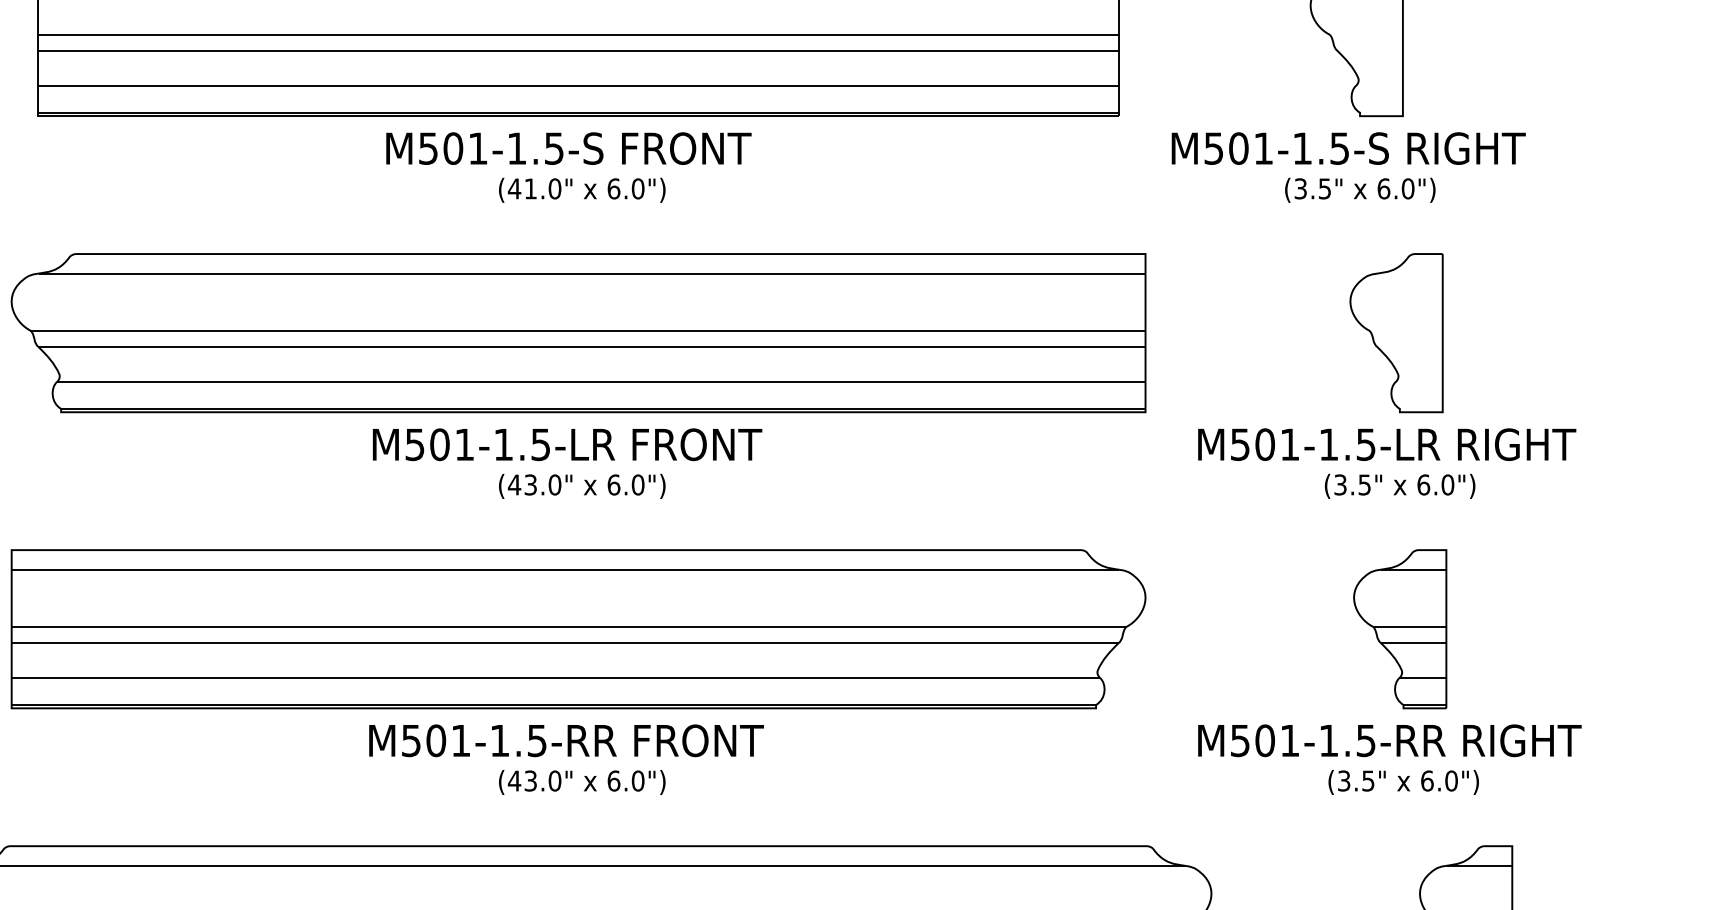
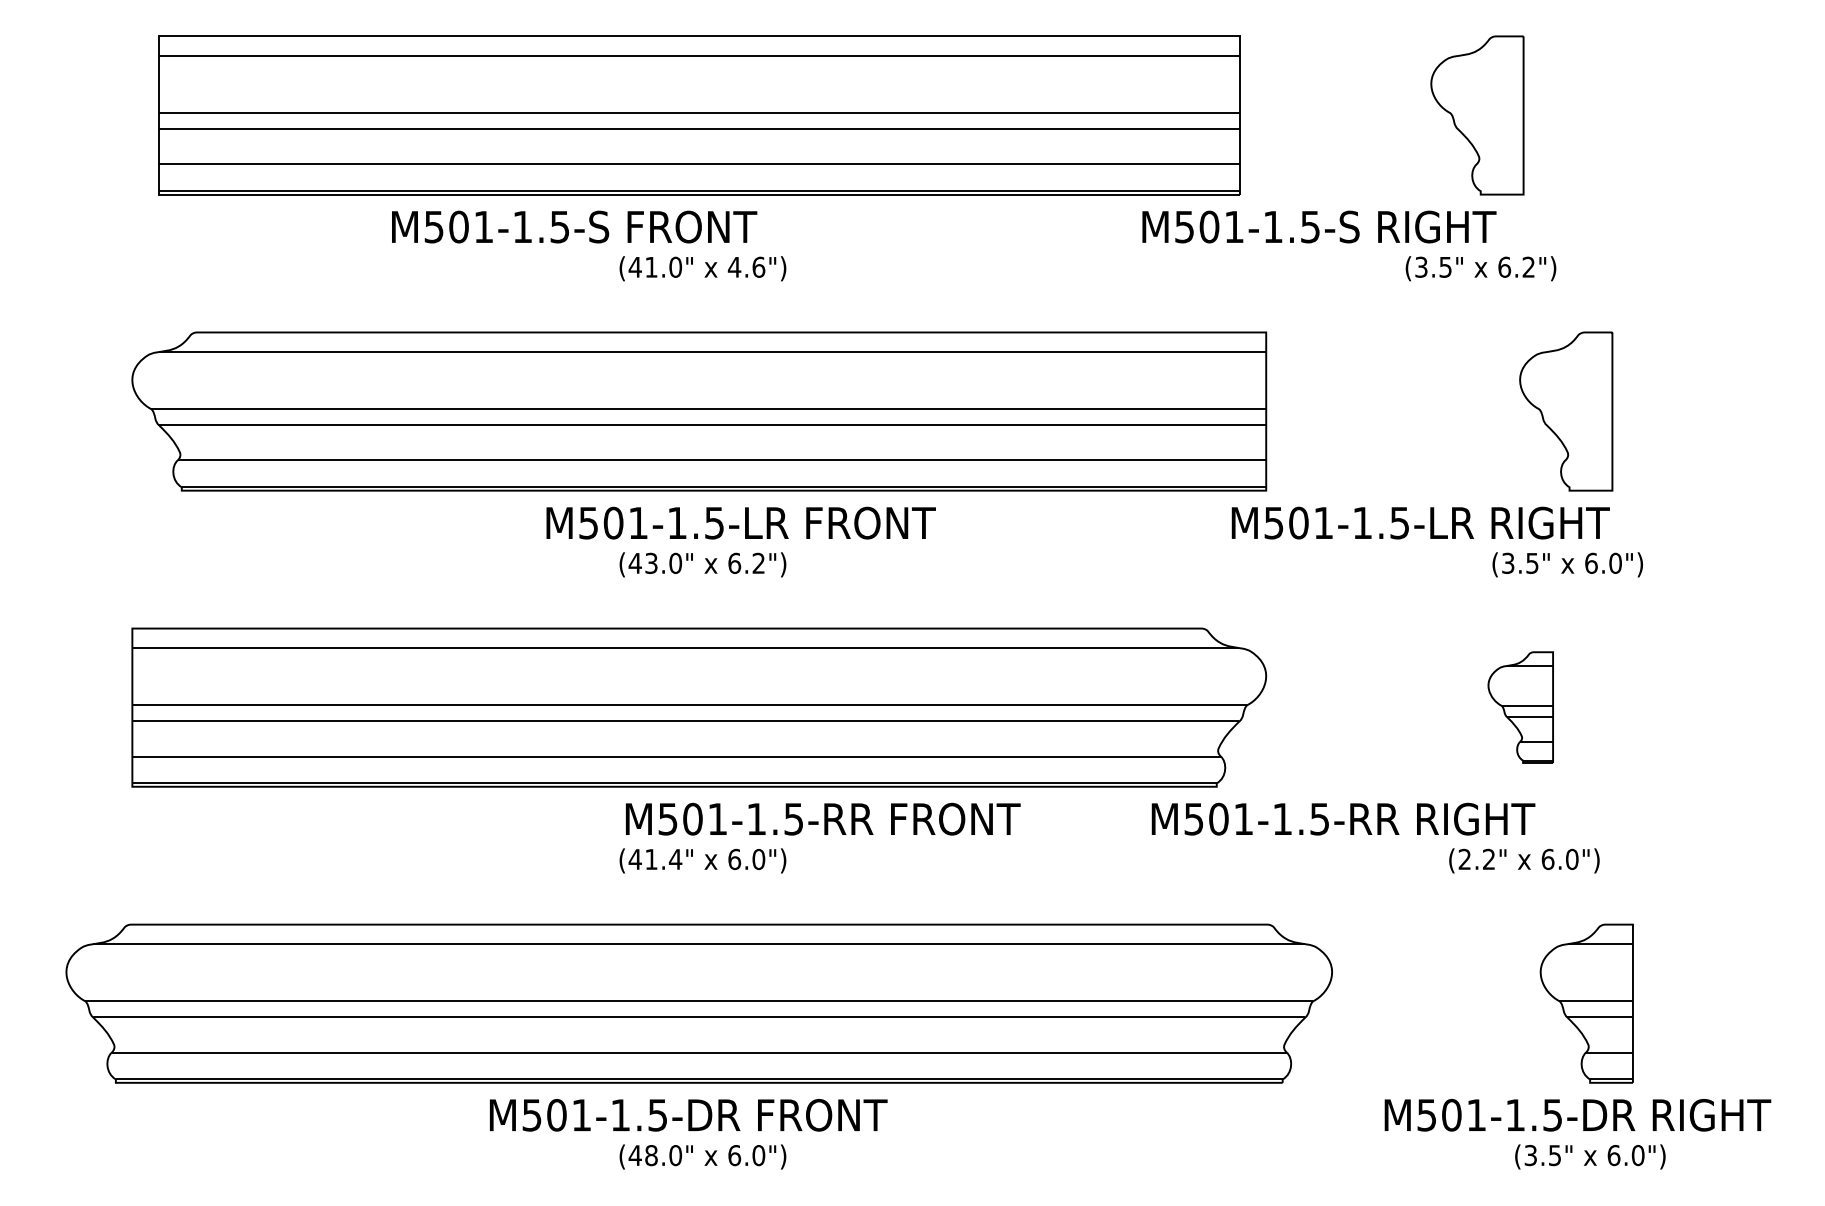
text: (568, 148) -> (574, 226), moved
text: (1348, 148) -> (1319, 226), moved
text: (625, 188) -> (746, 266), 6.0") -> 4.6")
text: (1407, 188) -> (1528, 266), 6.0") -> 6.2")
part: (1396, 333) -> (1566, 411), moved
text: (566, 444) -> (740, 522), moved
text: (1386, 444) -> (1420, 522), moved
text: (637, 484) -> (758, 562), 6.0") -> 6.2")
text: (1399, 486) -> (1567, 564), moved
part: (1399, 629) -> (1520, 707), size x0.7
text: (566, 740) -> (823, 818), moved
text: (1389, 740) -> (1343, 818), moved
text: (542, 781) -> (663, 859), (43.0" -> (41.4"
text: (1355, 781) -> (1476, 859), (3.5" -> (2.2"

